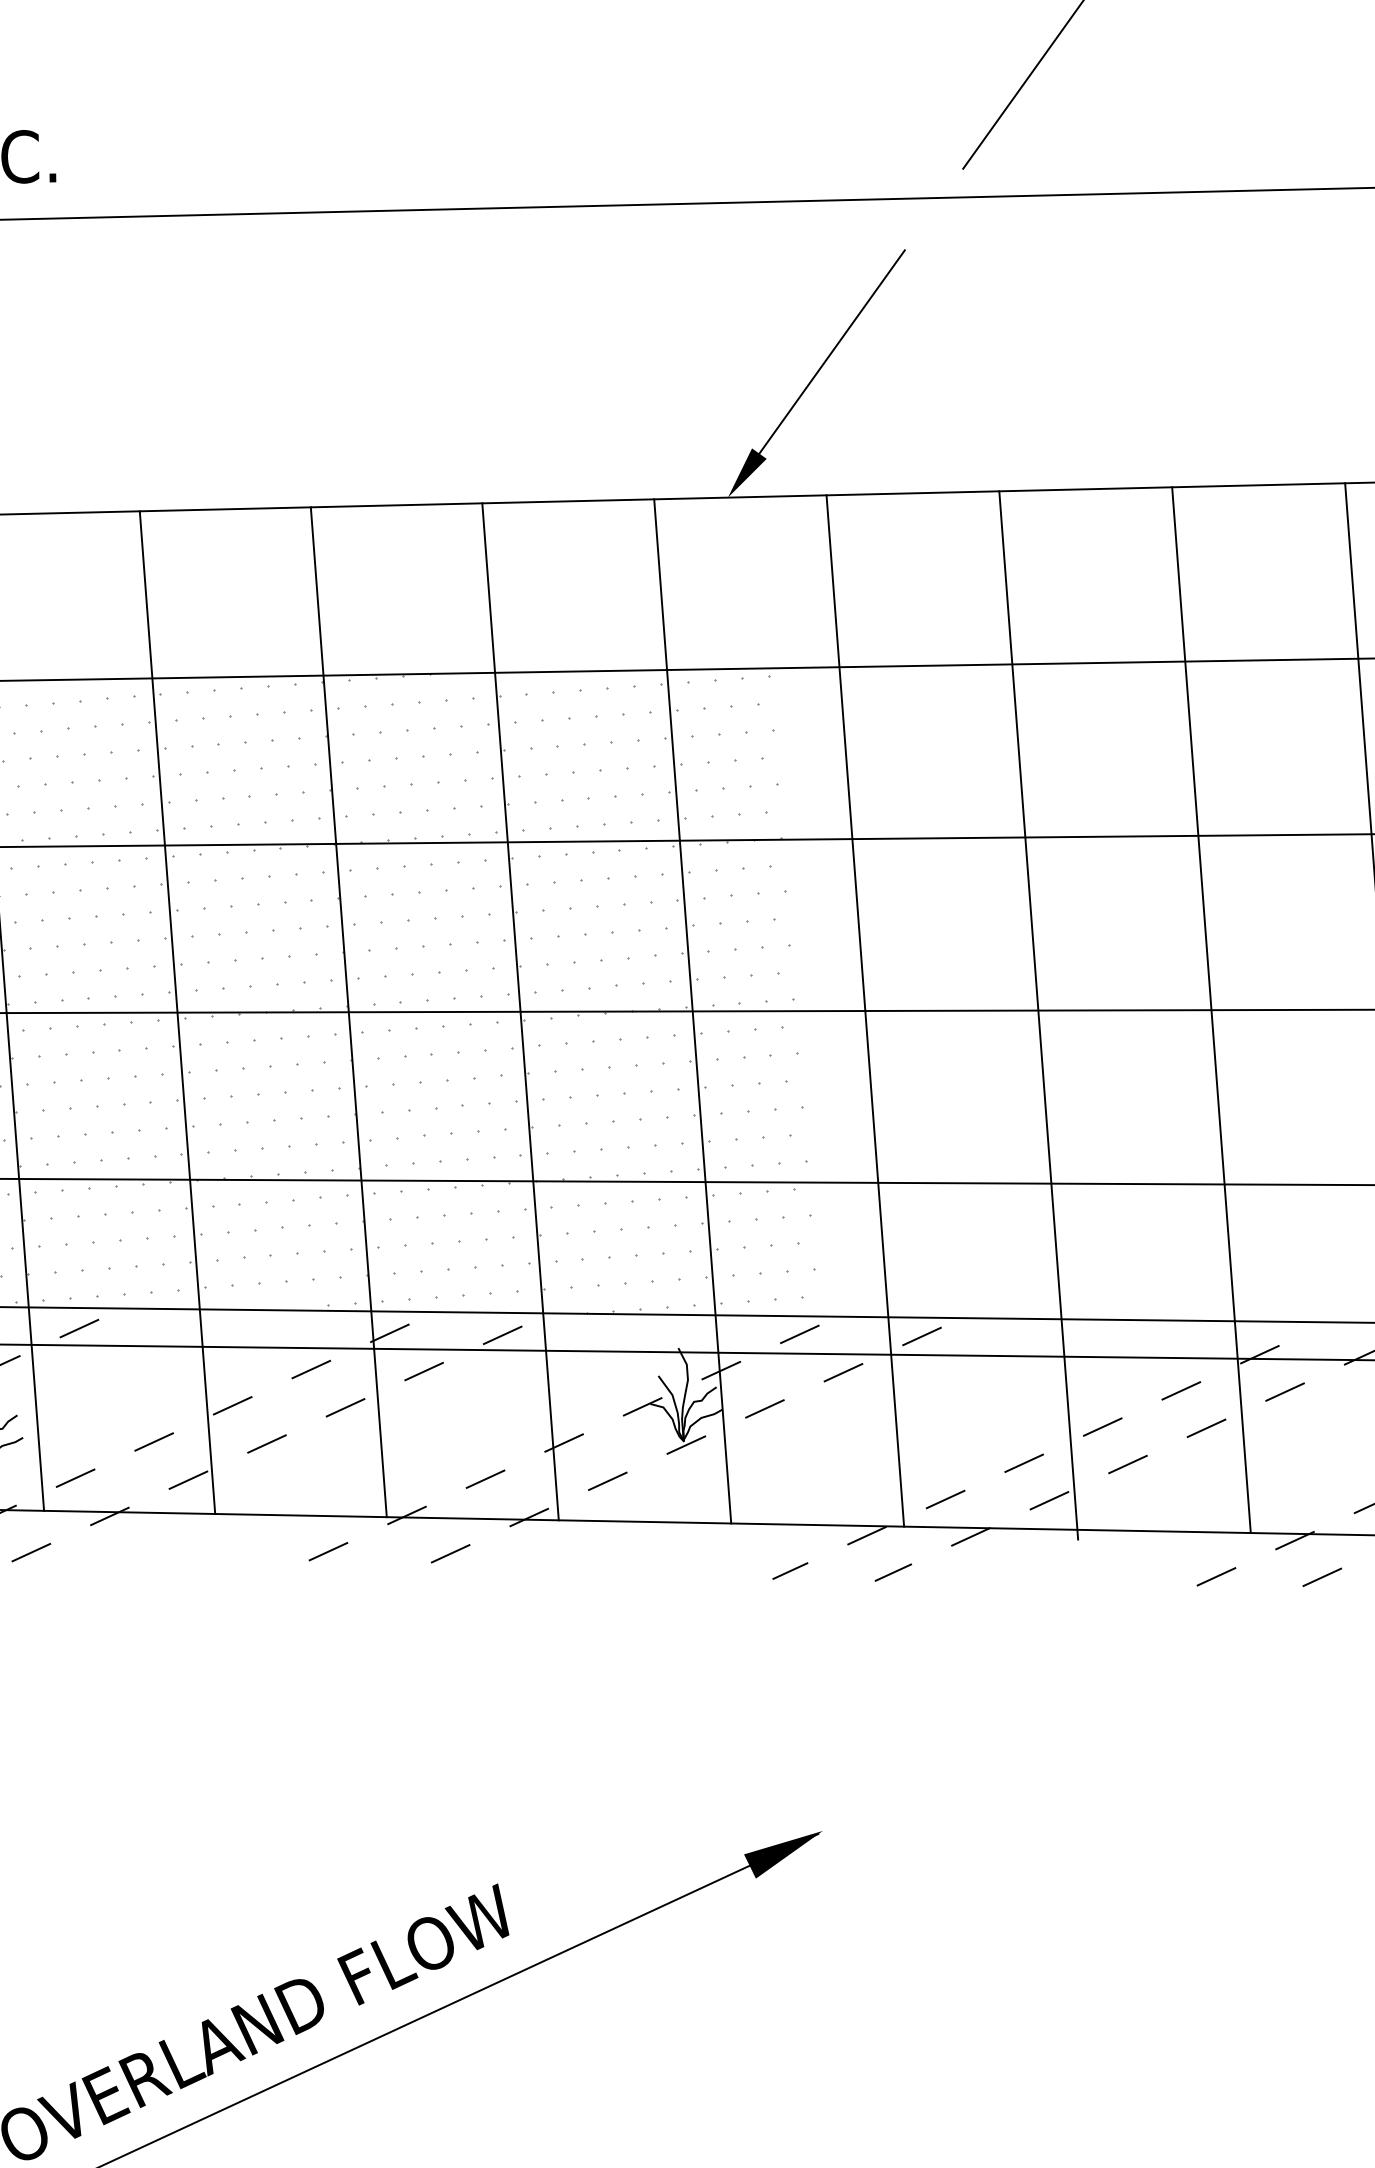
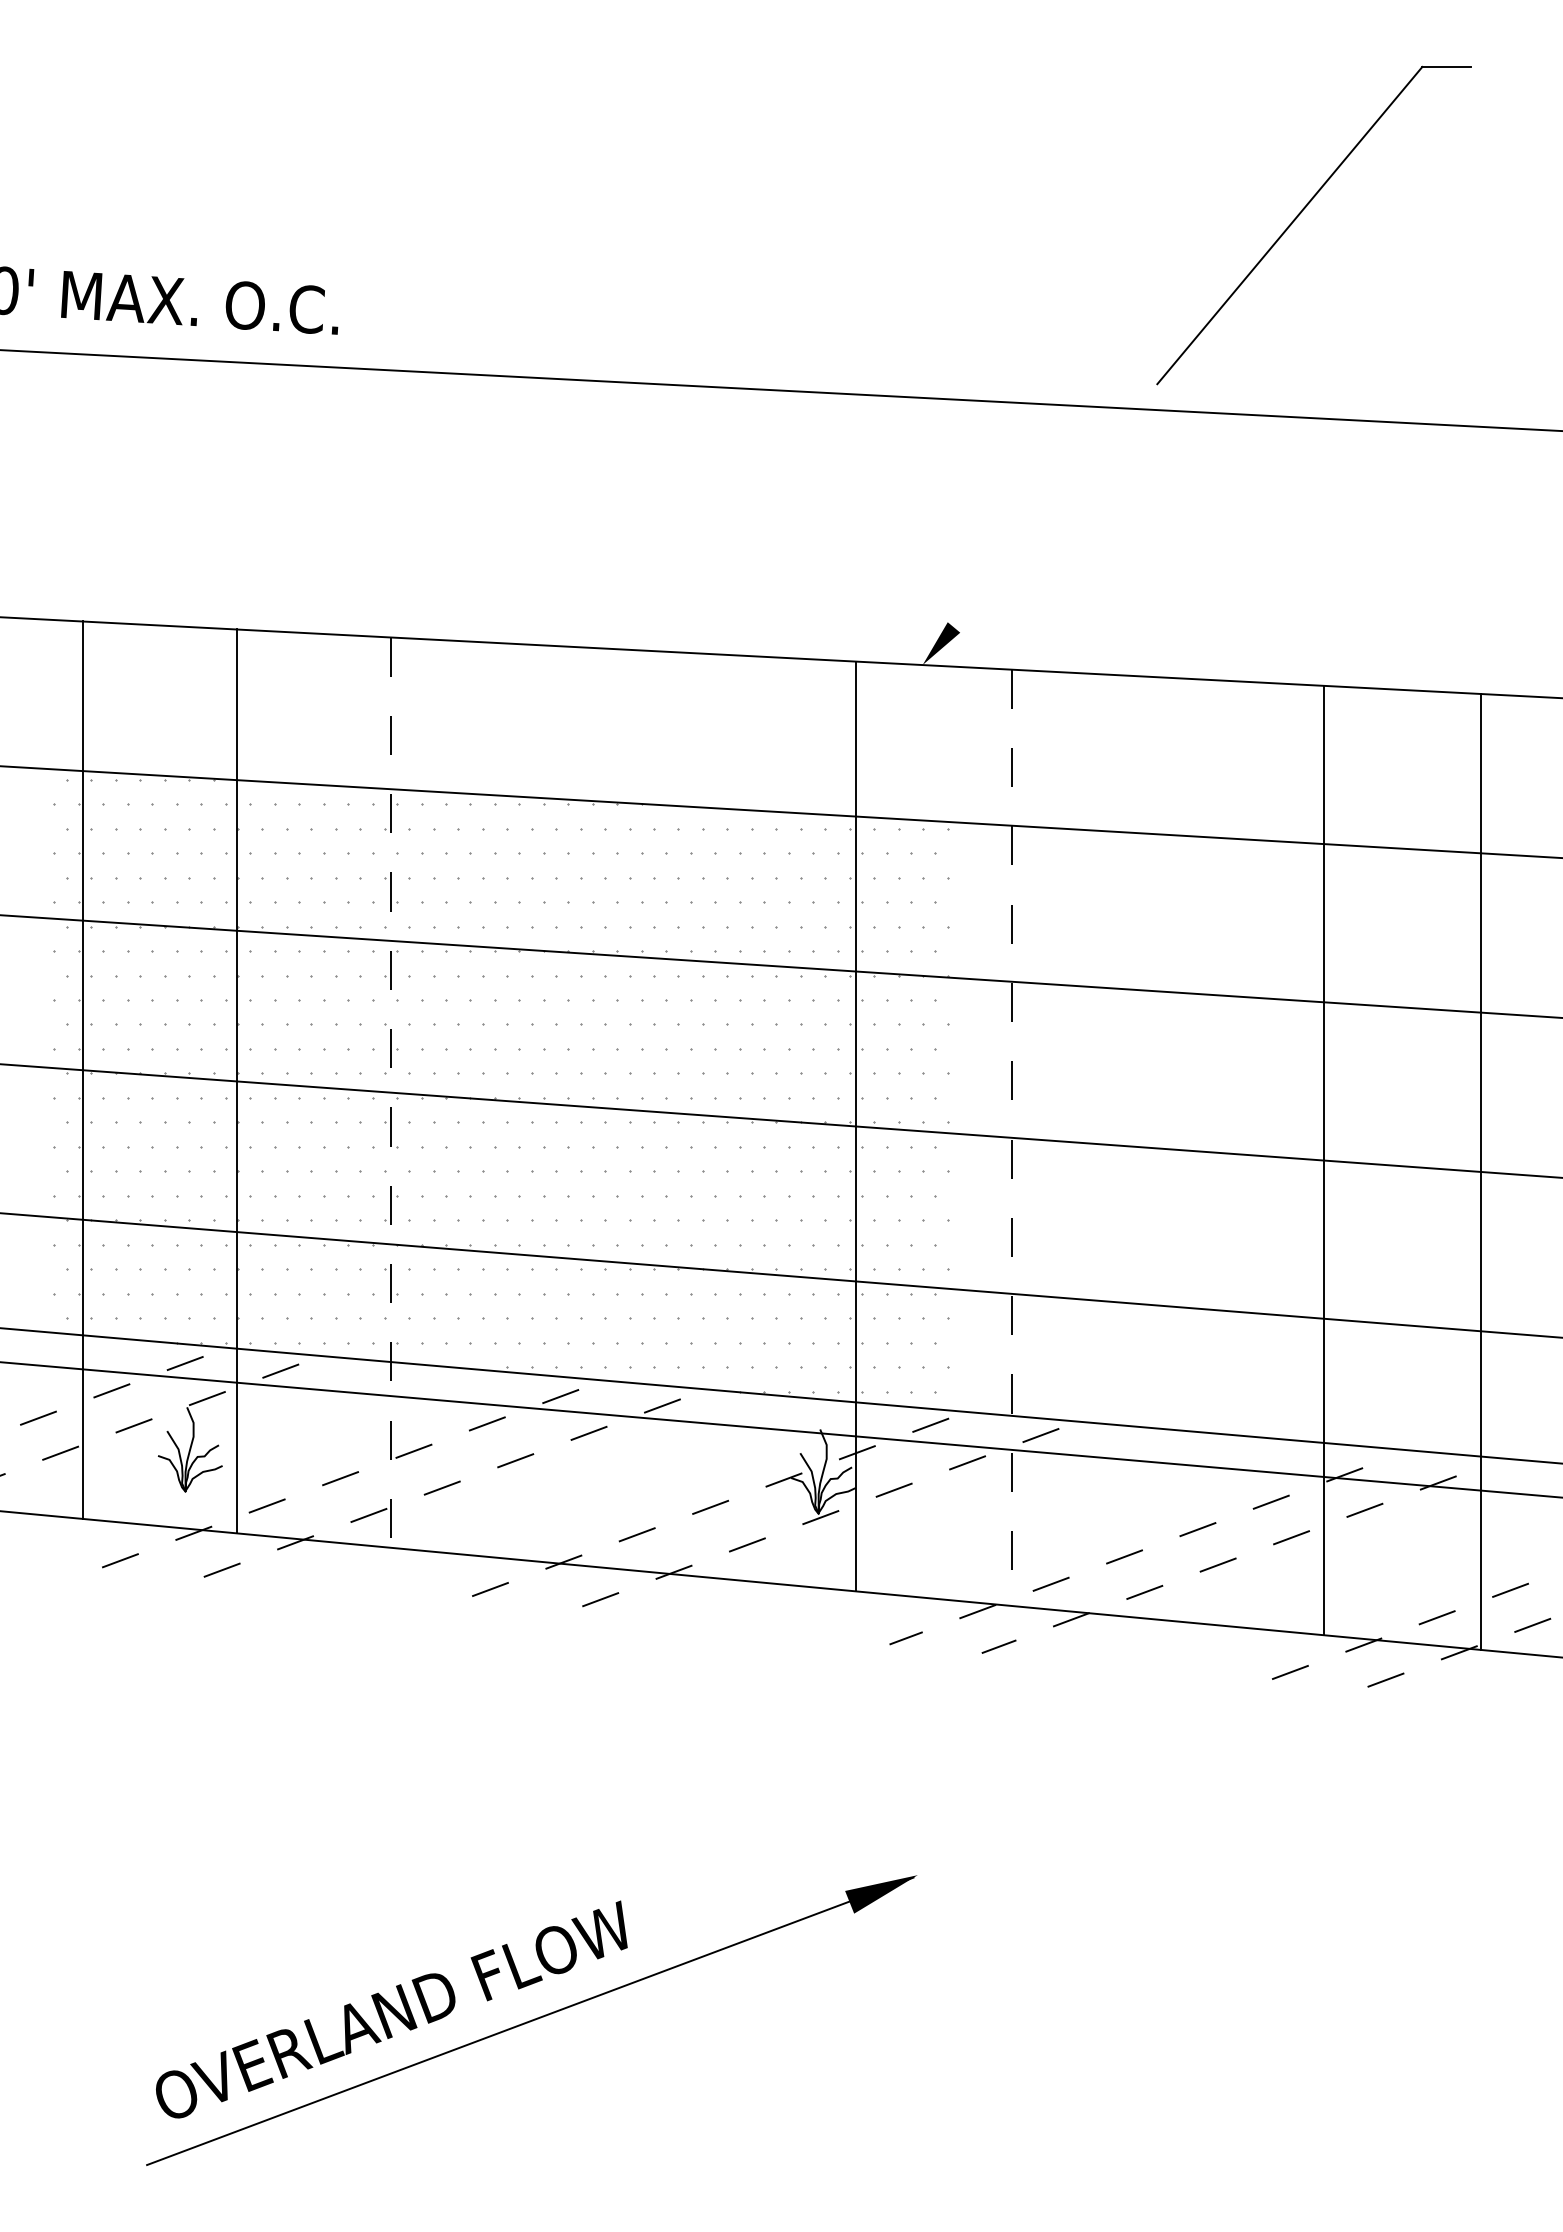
line: (832, 351) -> (1026, 540), removed
line: (348, 1011) -> (545, 1103), removed
line: (520, 1011) -> (700, 1114), removed
line: (865, 1011) -> (1011, 1138), solid -> dashed
line: (177, 1013) -> (390, 1093), solid -> dashed
line: (1039, 1015) -> (1168, 1153), removed

